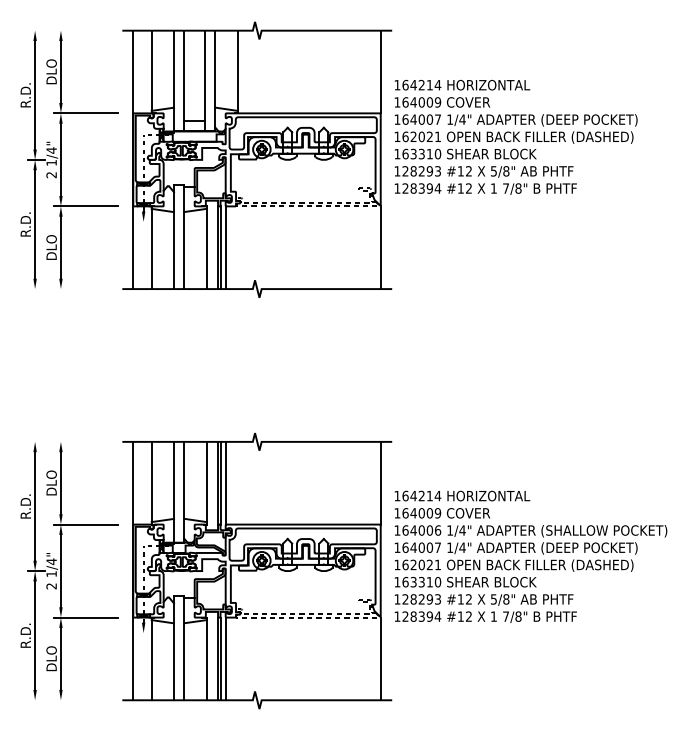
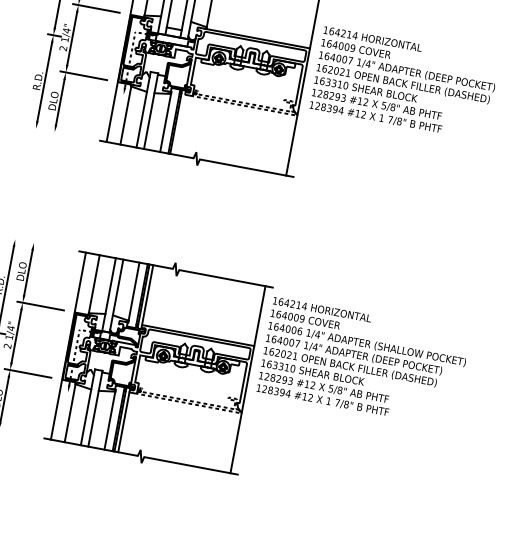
line: (225, 247) -> (179, 124), removed
text: (530, 556) -> (363, 362), moved

